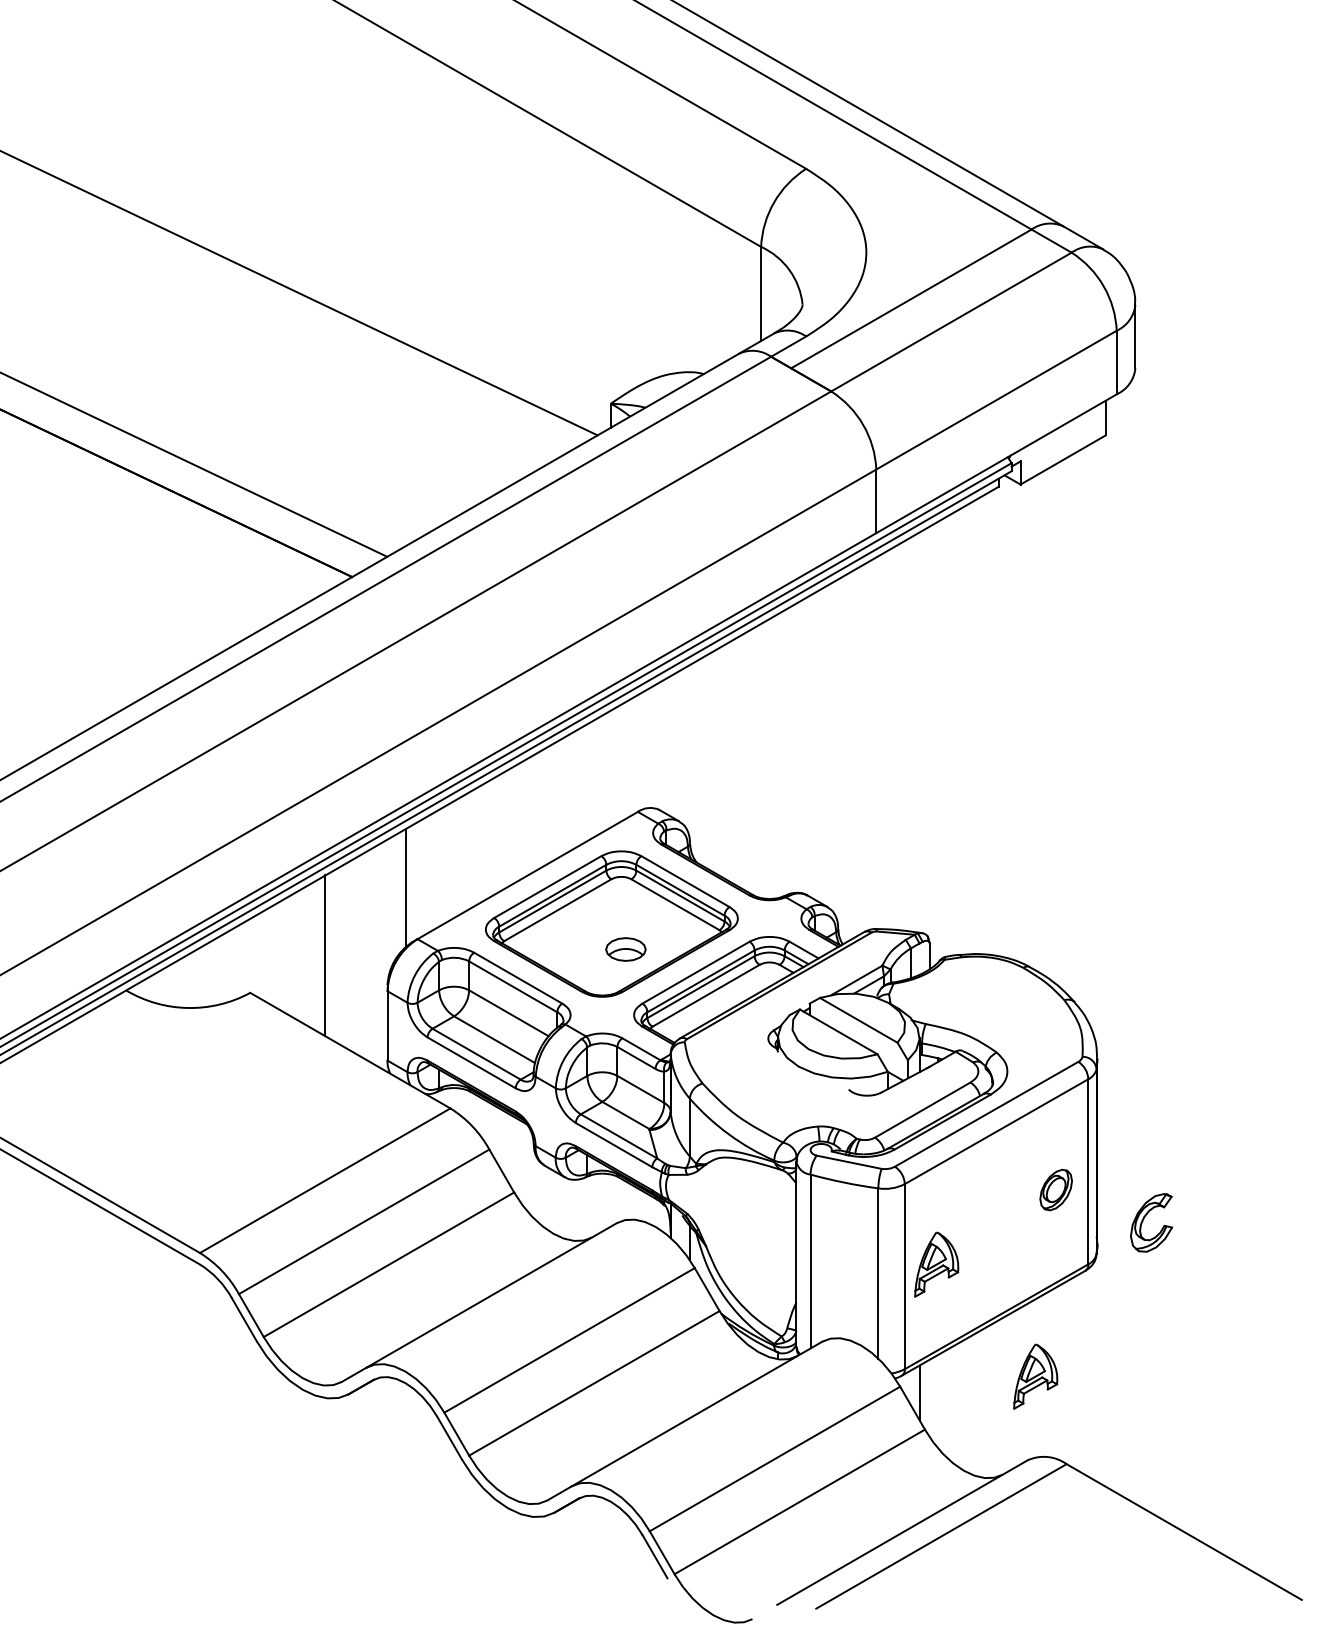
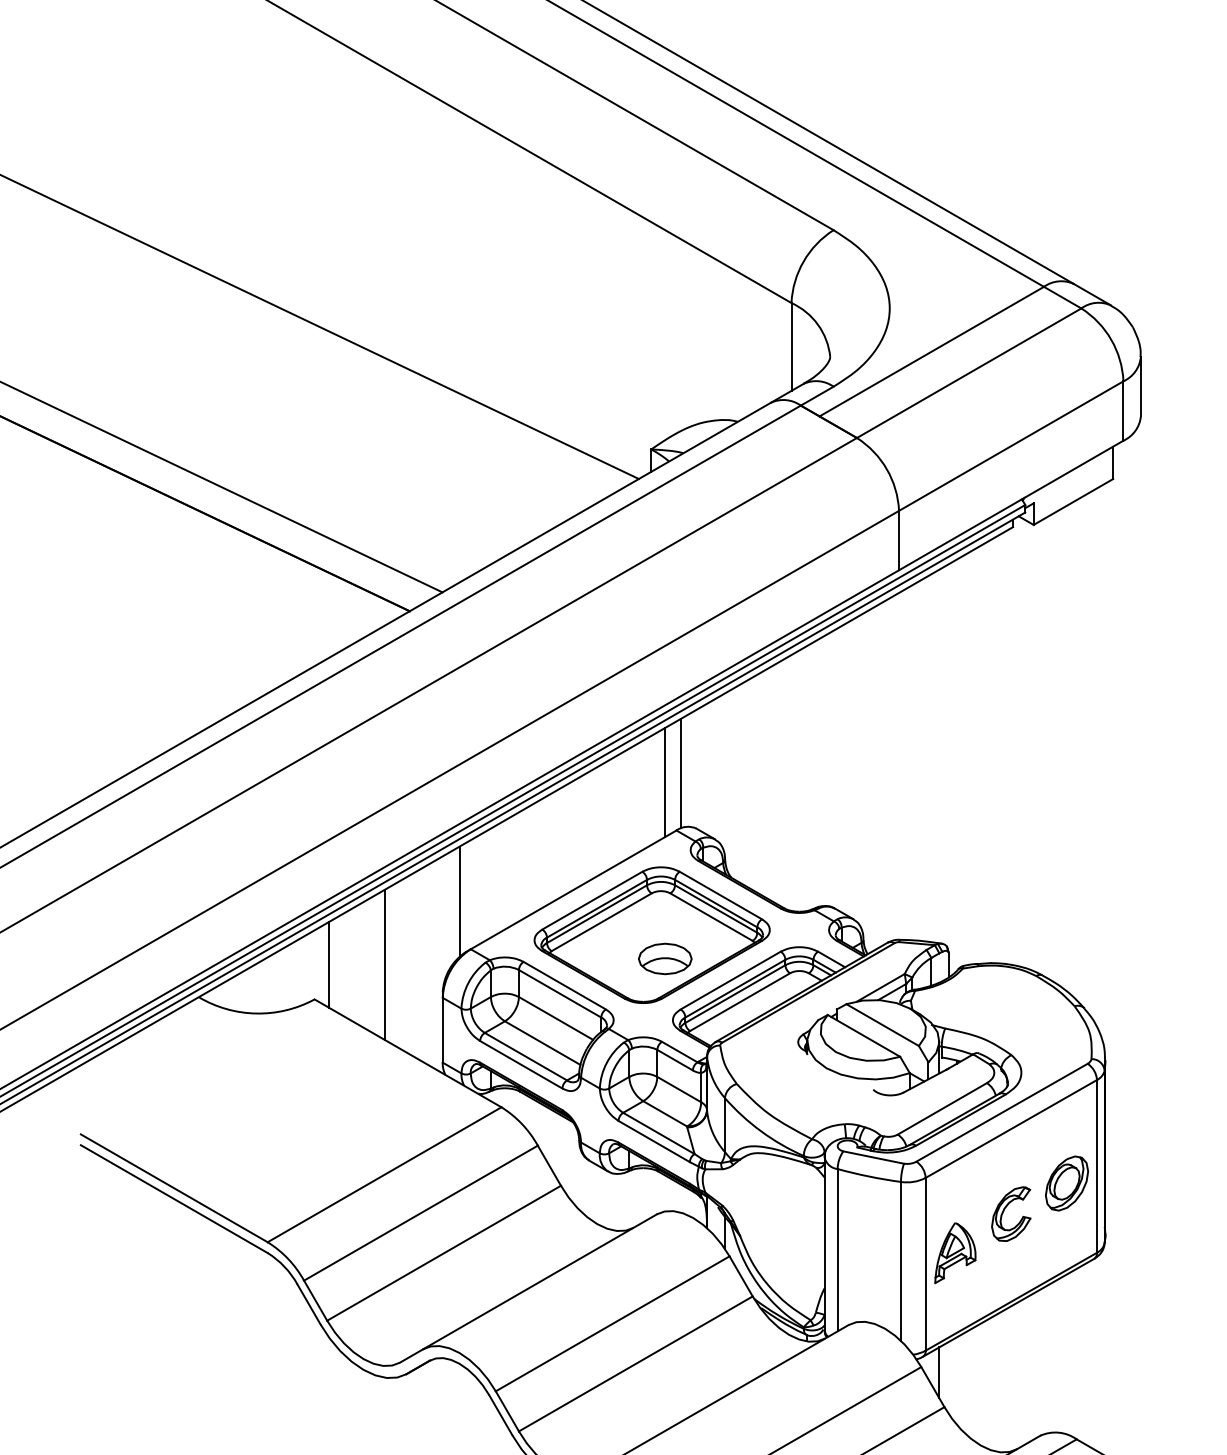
line: (642, 750) -> (680, 773), added
line: (625, 760) -> (664, 782), added
part: (625, 949) -> (664, 958), size x1.43
line: (265, 955) -> (328, 964), added
part: (1055, 1189) -> (1066, 1182), size x1.43
part: (1144, 1219) -> (1004, 1210), moved
part: (1035, 1376) -> (1047, 1357), removed

